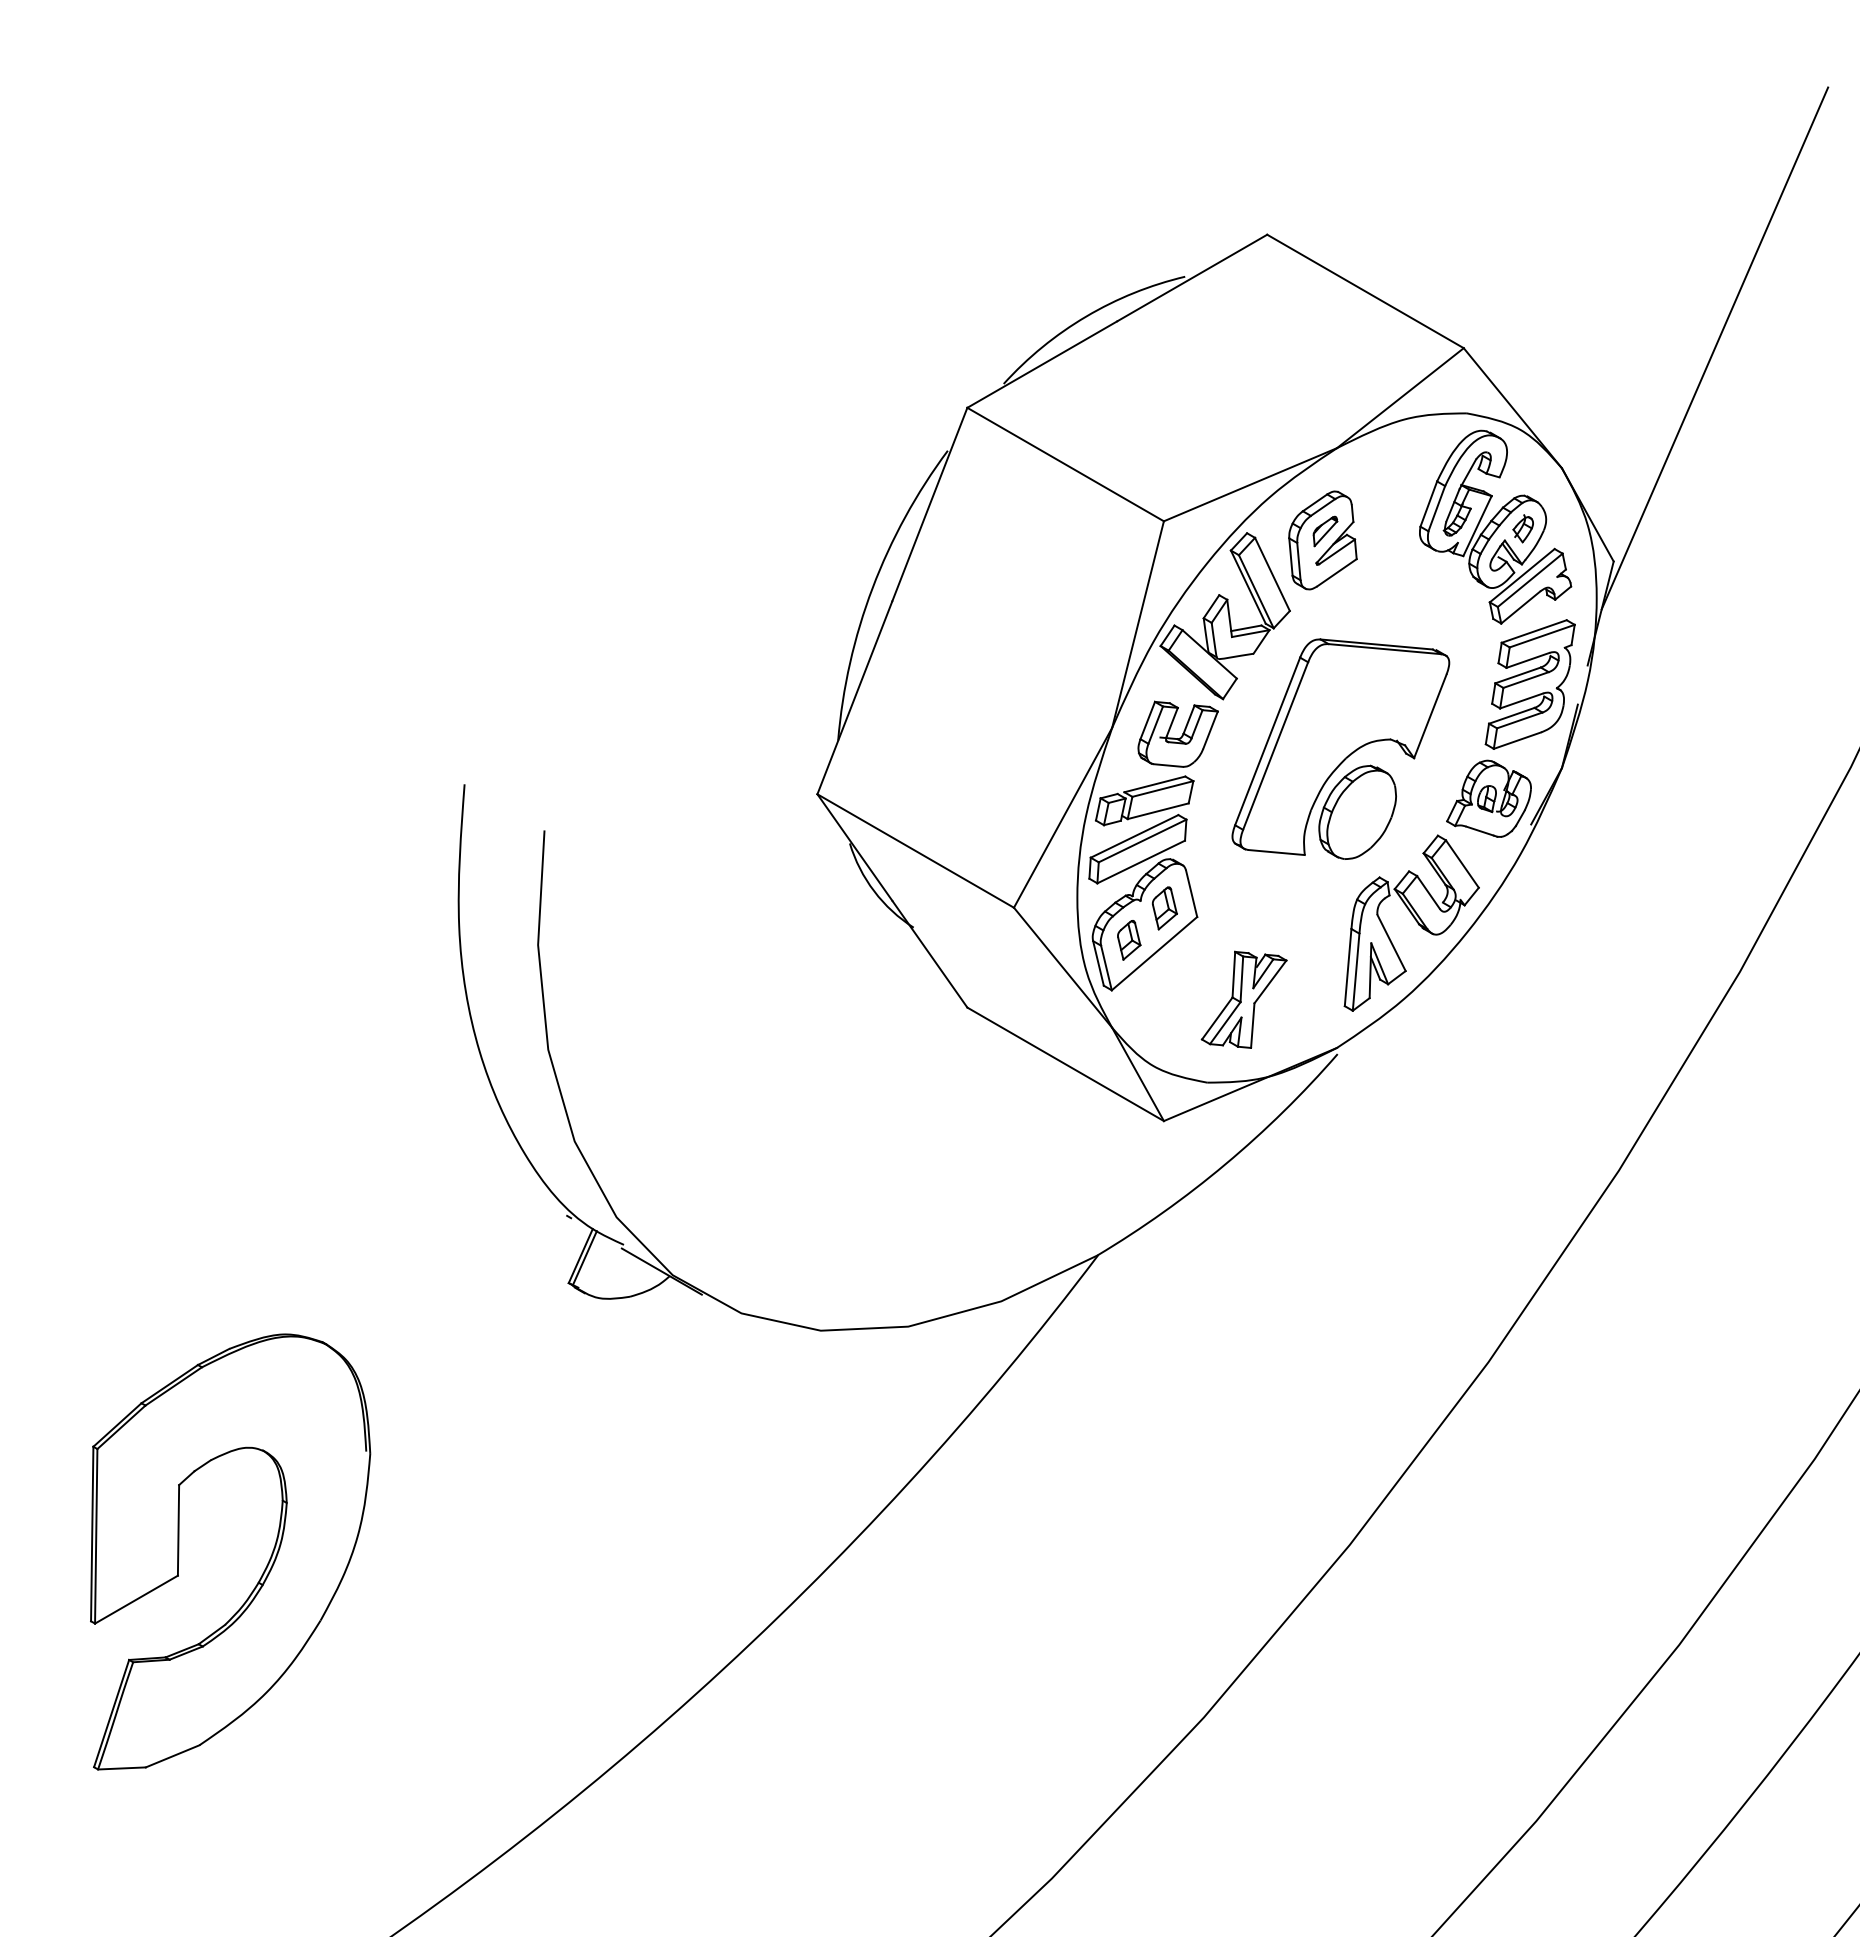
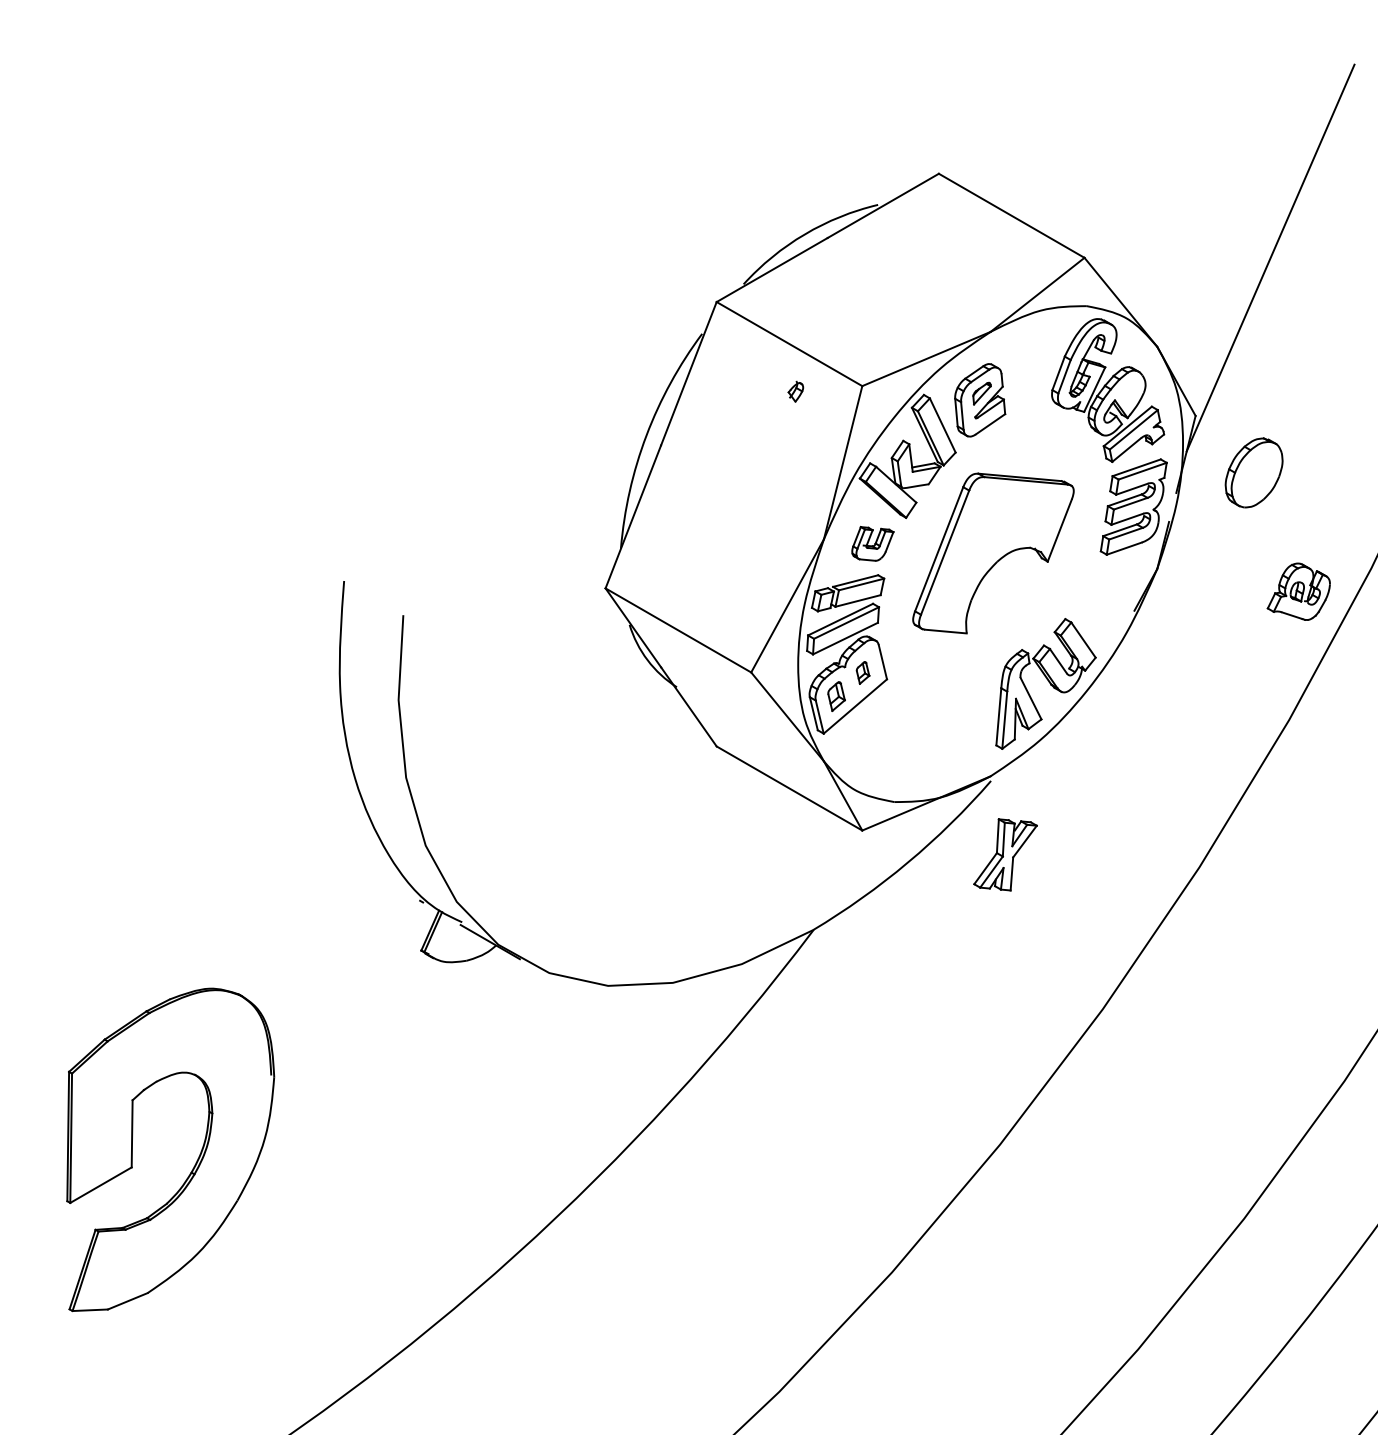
part: (1522, 528) -> (795, 391), moved
part: (1177, 733) -> (872, 543), size x0.7
part: (1488, 798) -> (1298, 591), moved
part: (1357, 811) -> (1254, 472), moved
part: (1164, 908) -> (862, 673), size x0.7
part: (1243, 999) -> (1005, 854), moved

